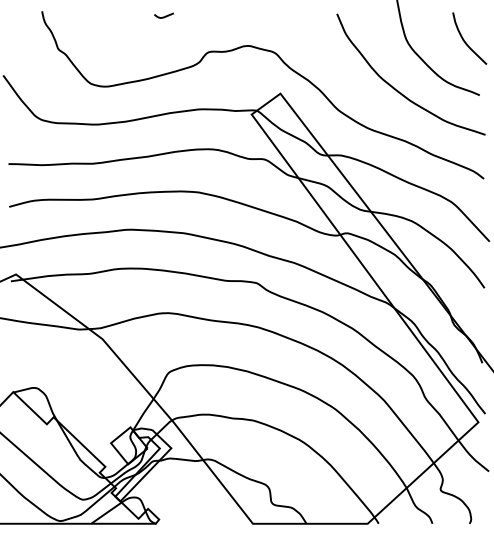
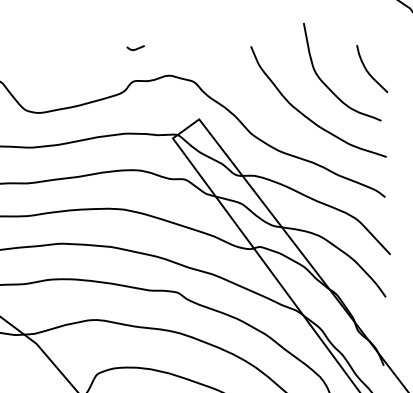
curve: (163, 16) -> (135, 48), moved

